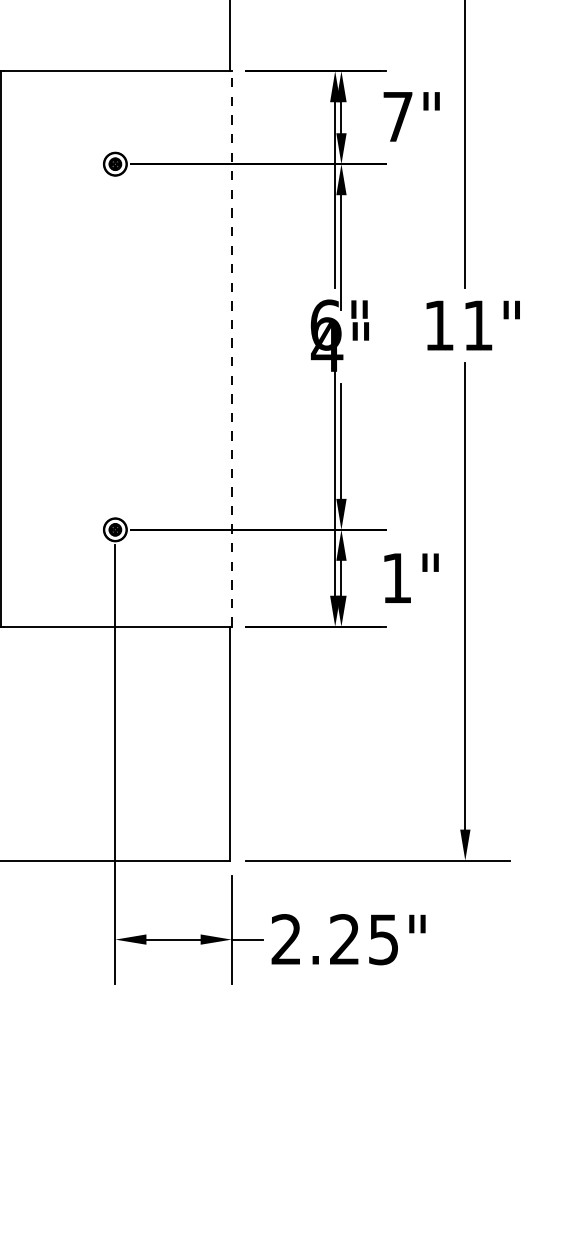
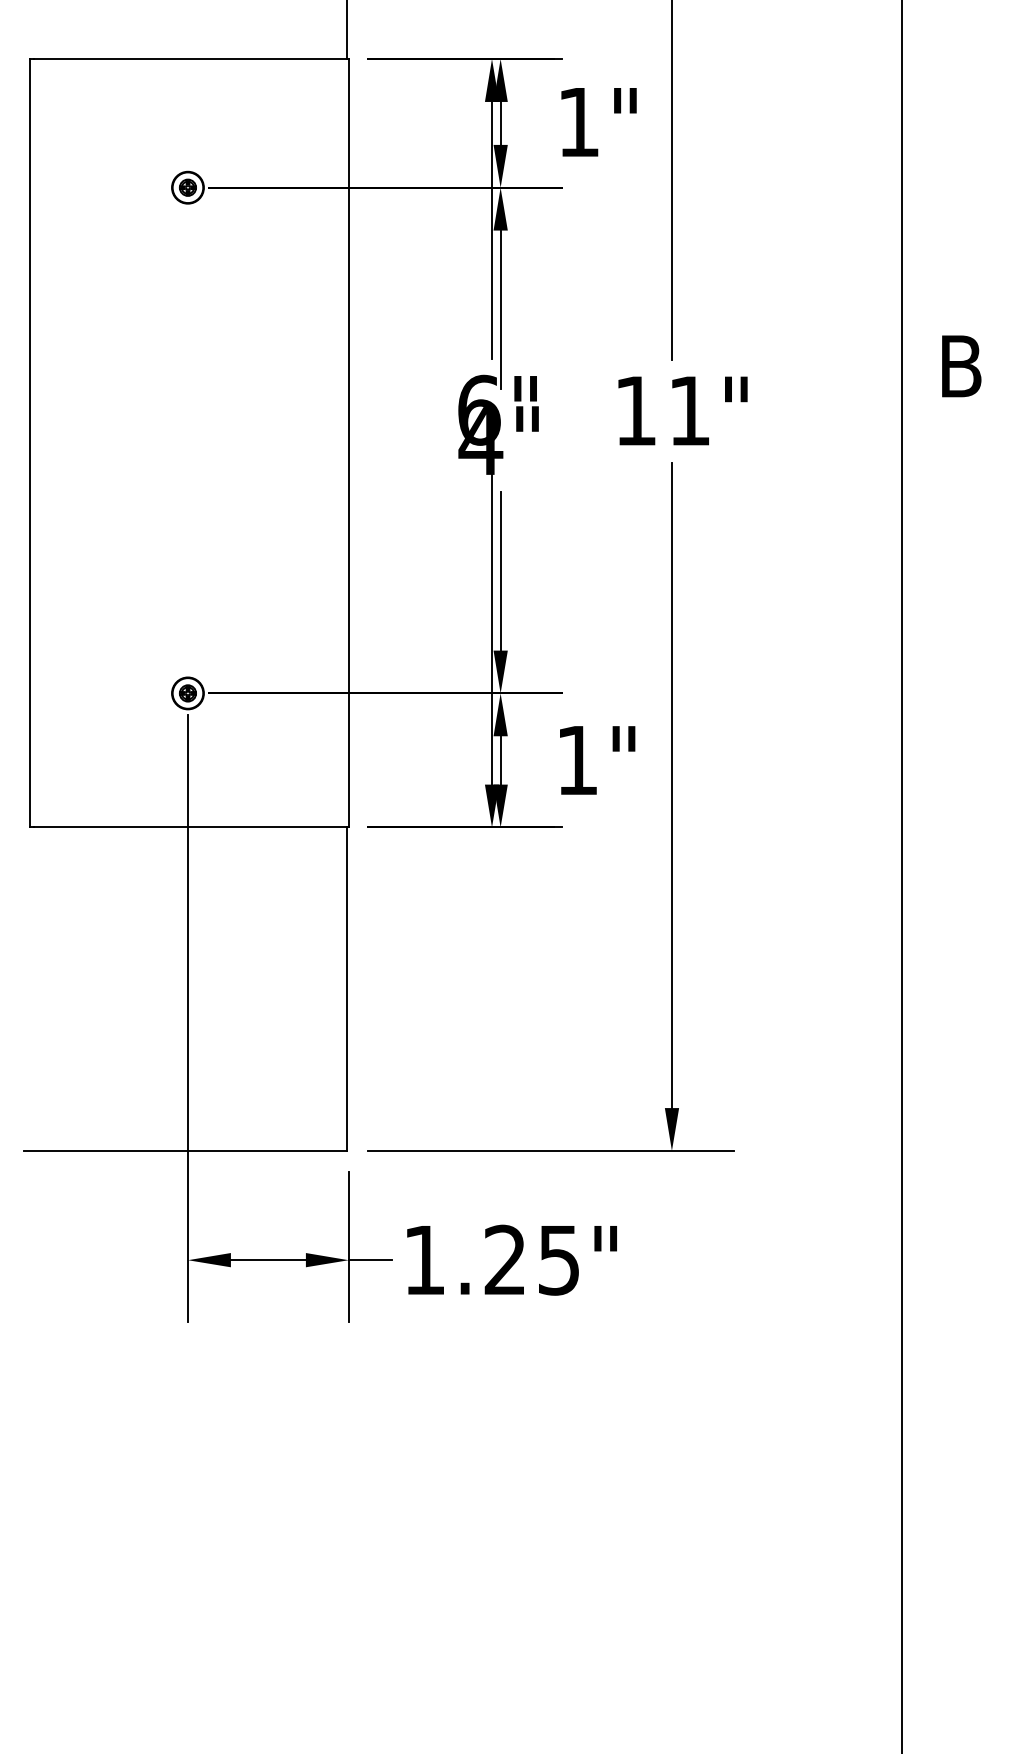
text: (397, 117) -> (578, 122), 7" -> 1"
line: (231, 348) -> (348, 442), dashed -> solid
text: (285, 939) -> (423, 1259), 2.25" -> 1.25"

